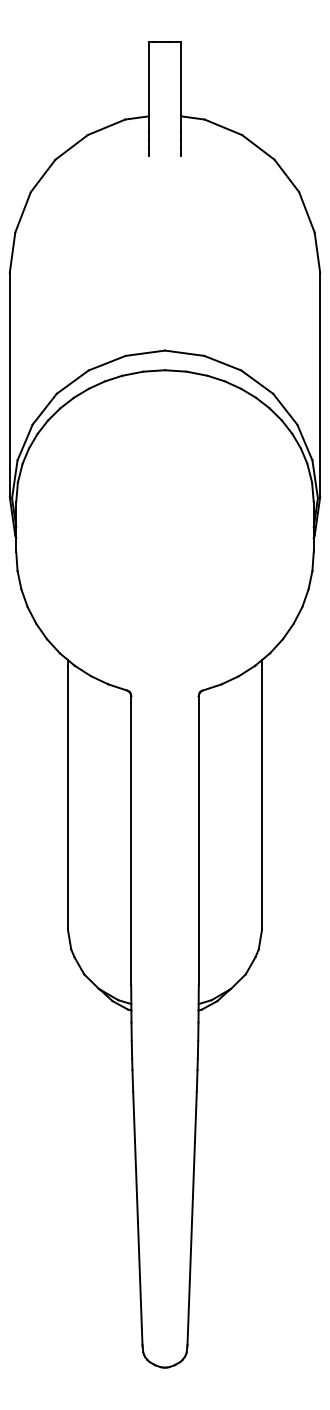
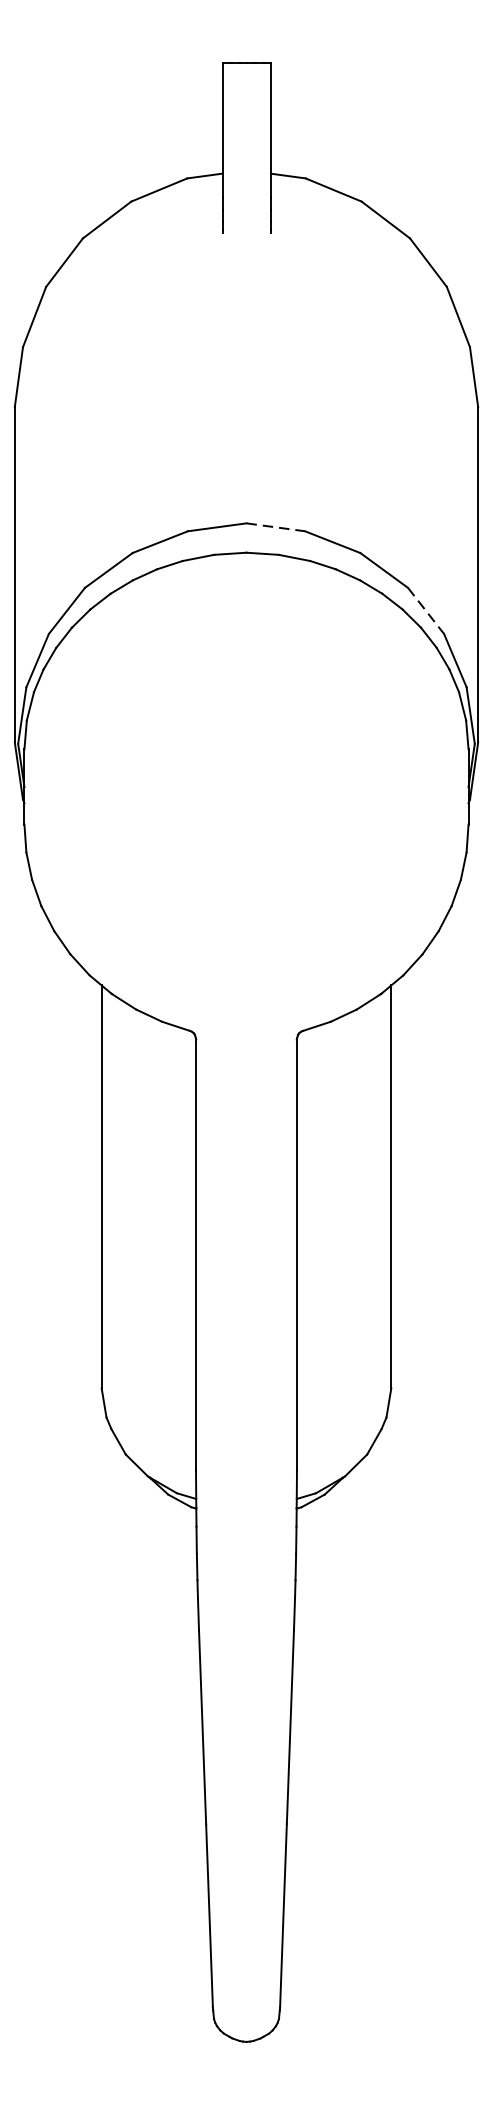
line: (184, 353) -> (275, 527), solid -> dashed
line: (285, 409) -> (426, 611), solid -> dashed

